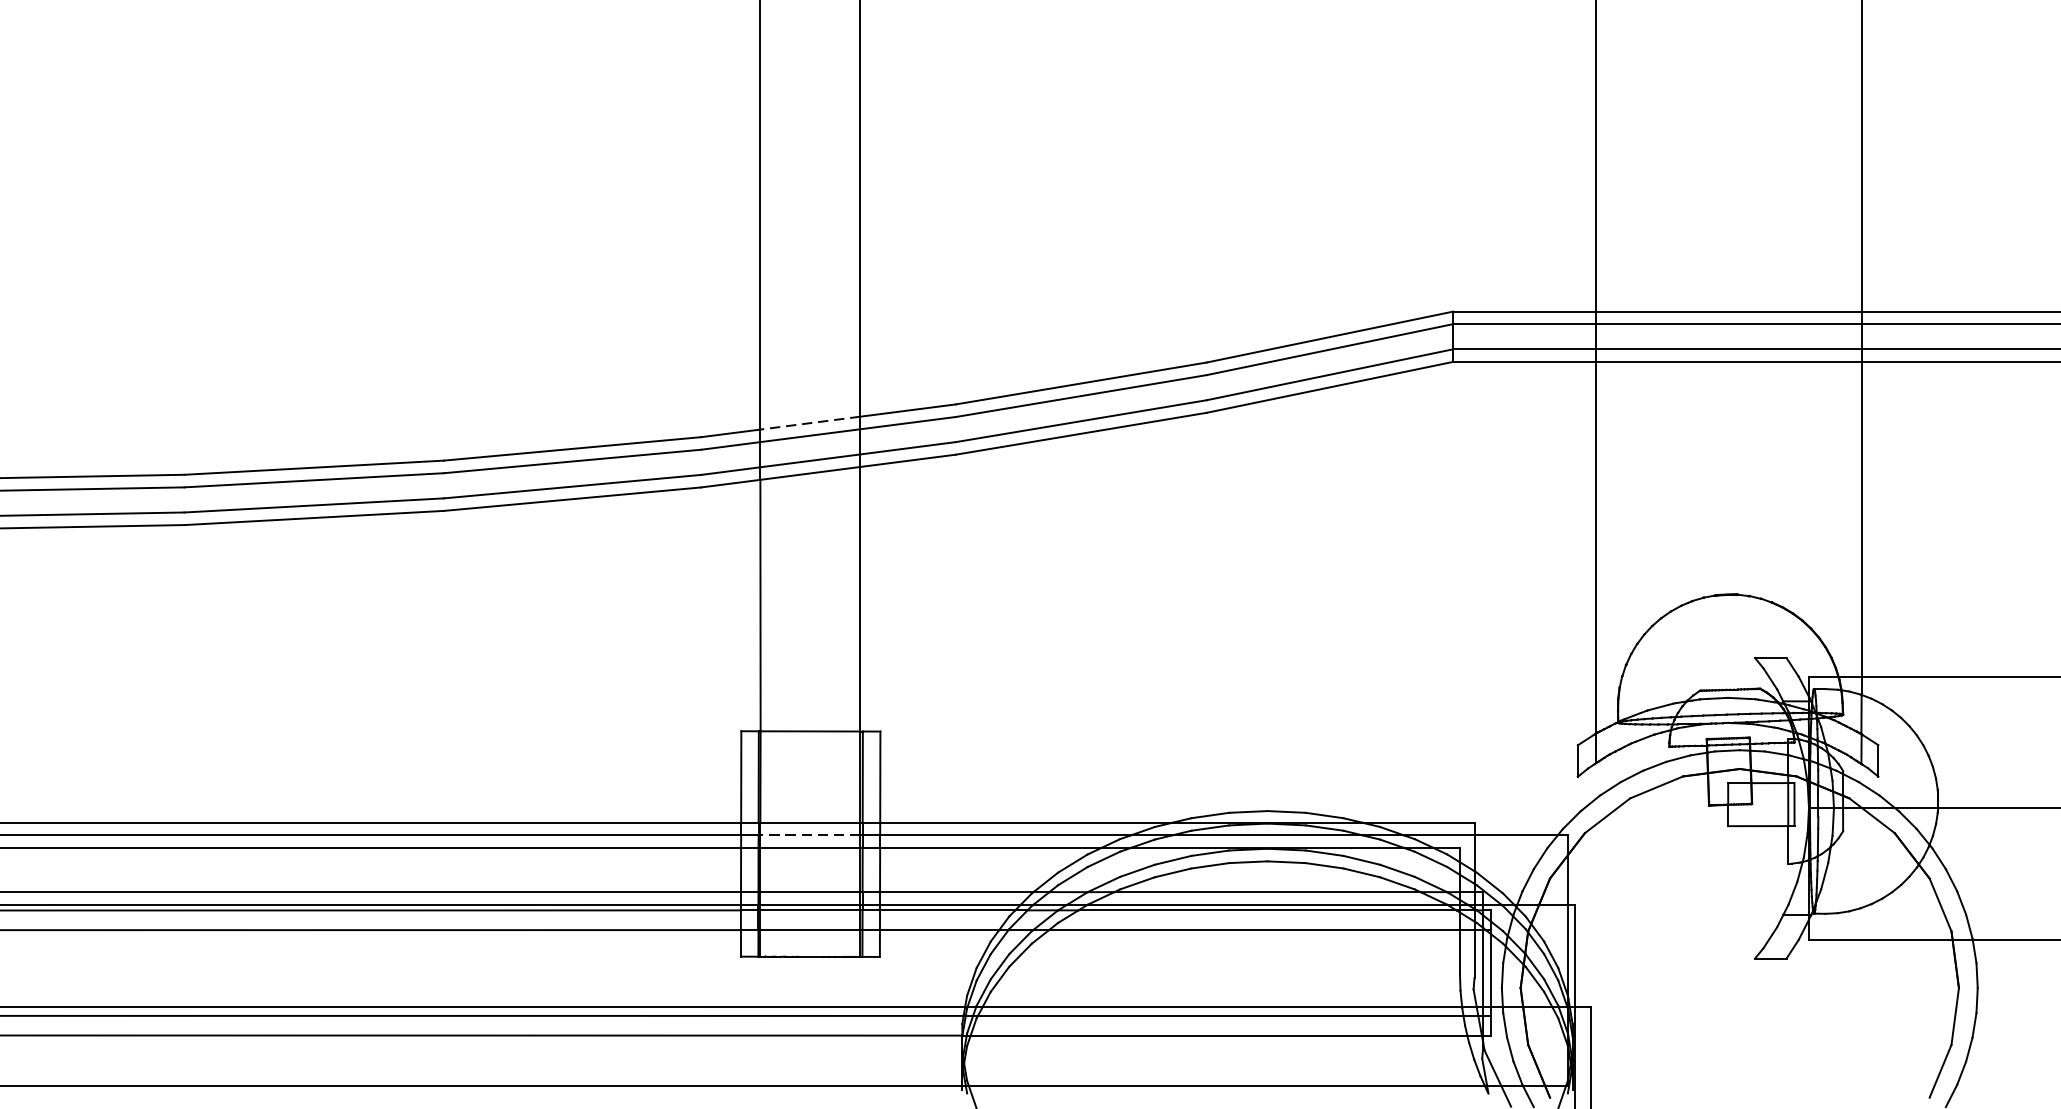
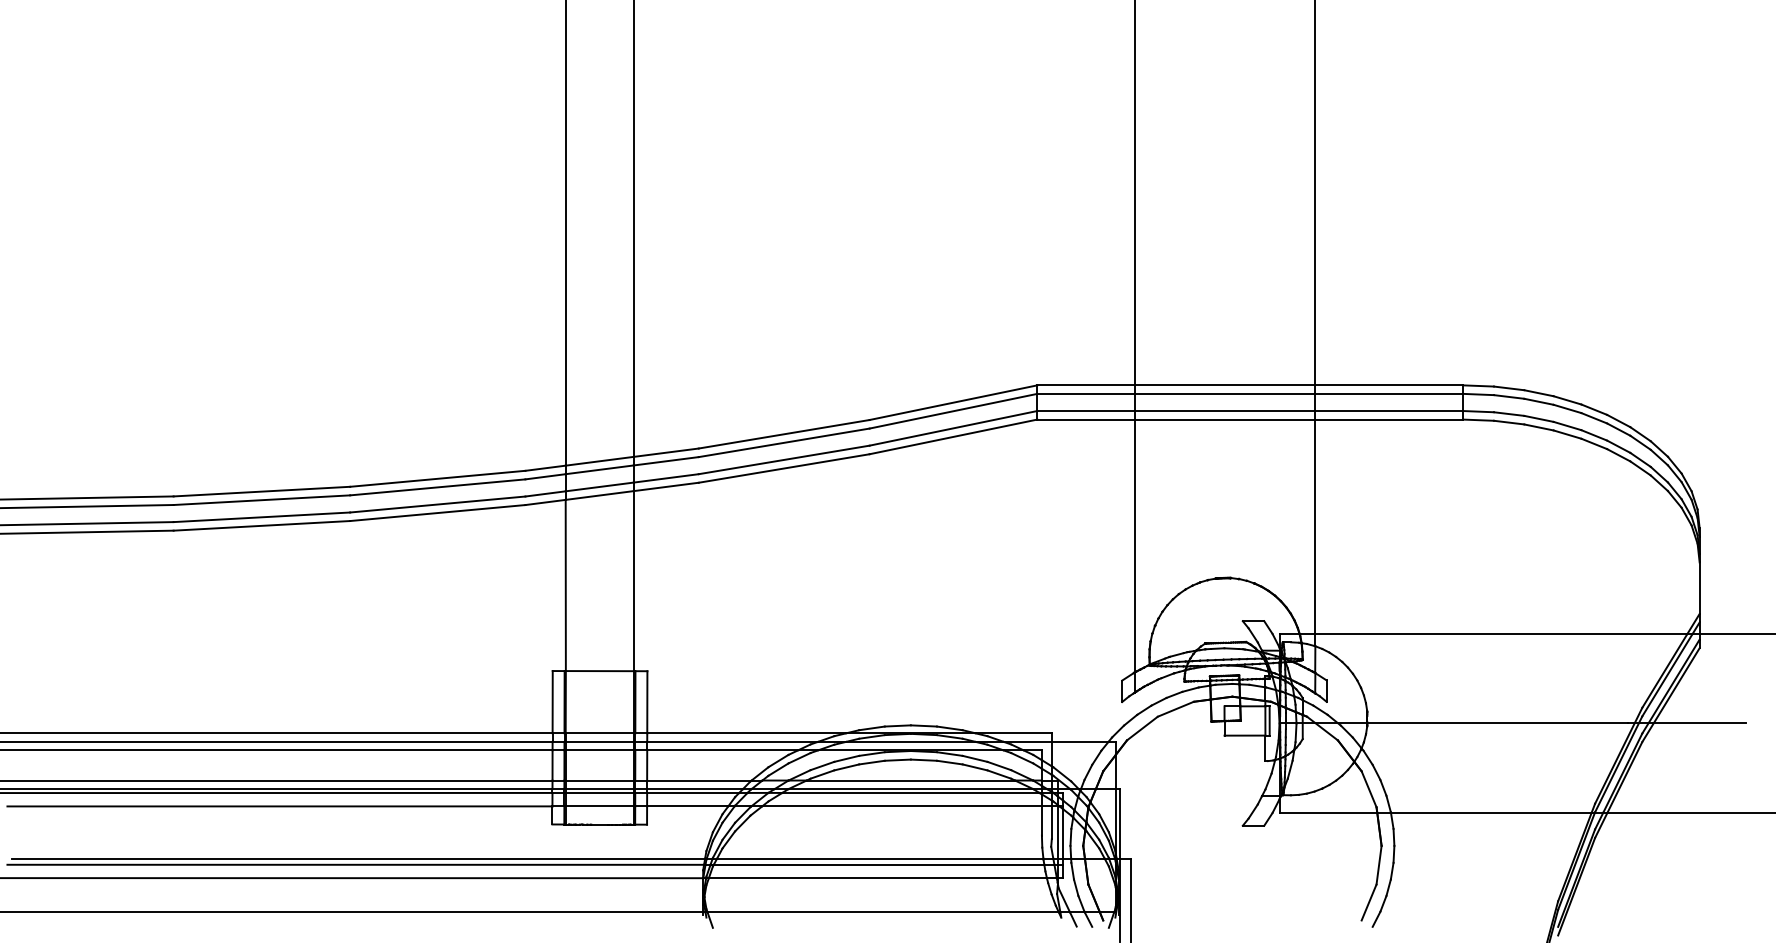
line: (810, 423) -> (599, 461), dashed -> solid
line: (810, 834) -> (599, 741), dashed -> solid

